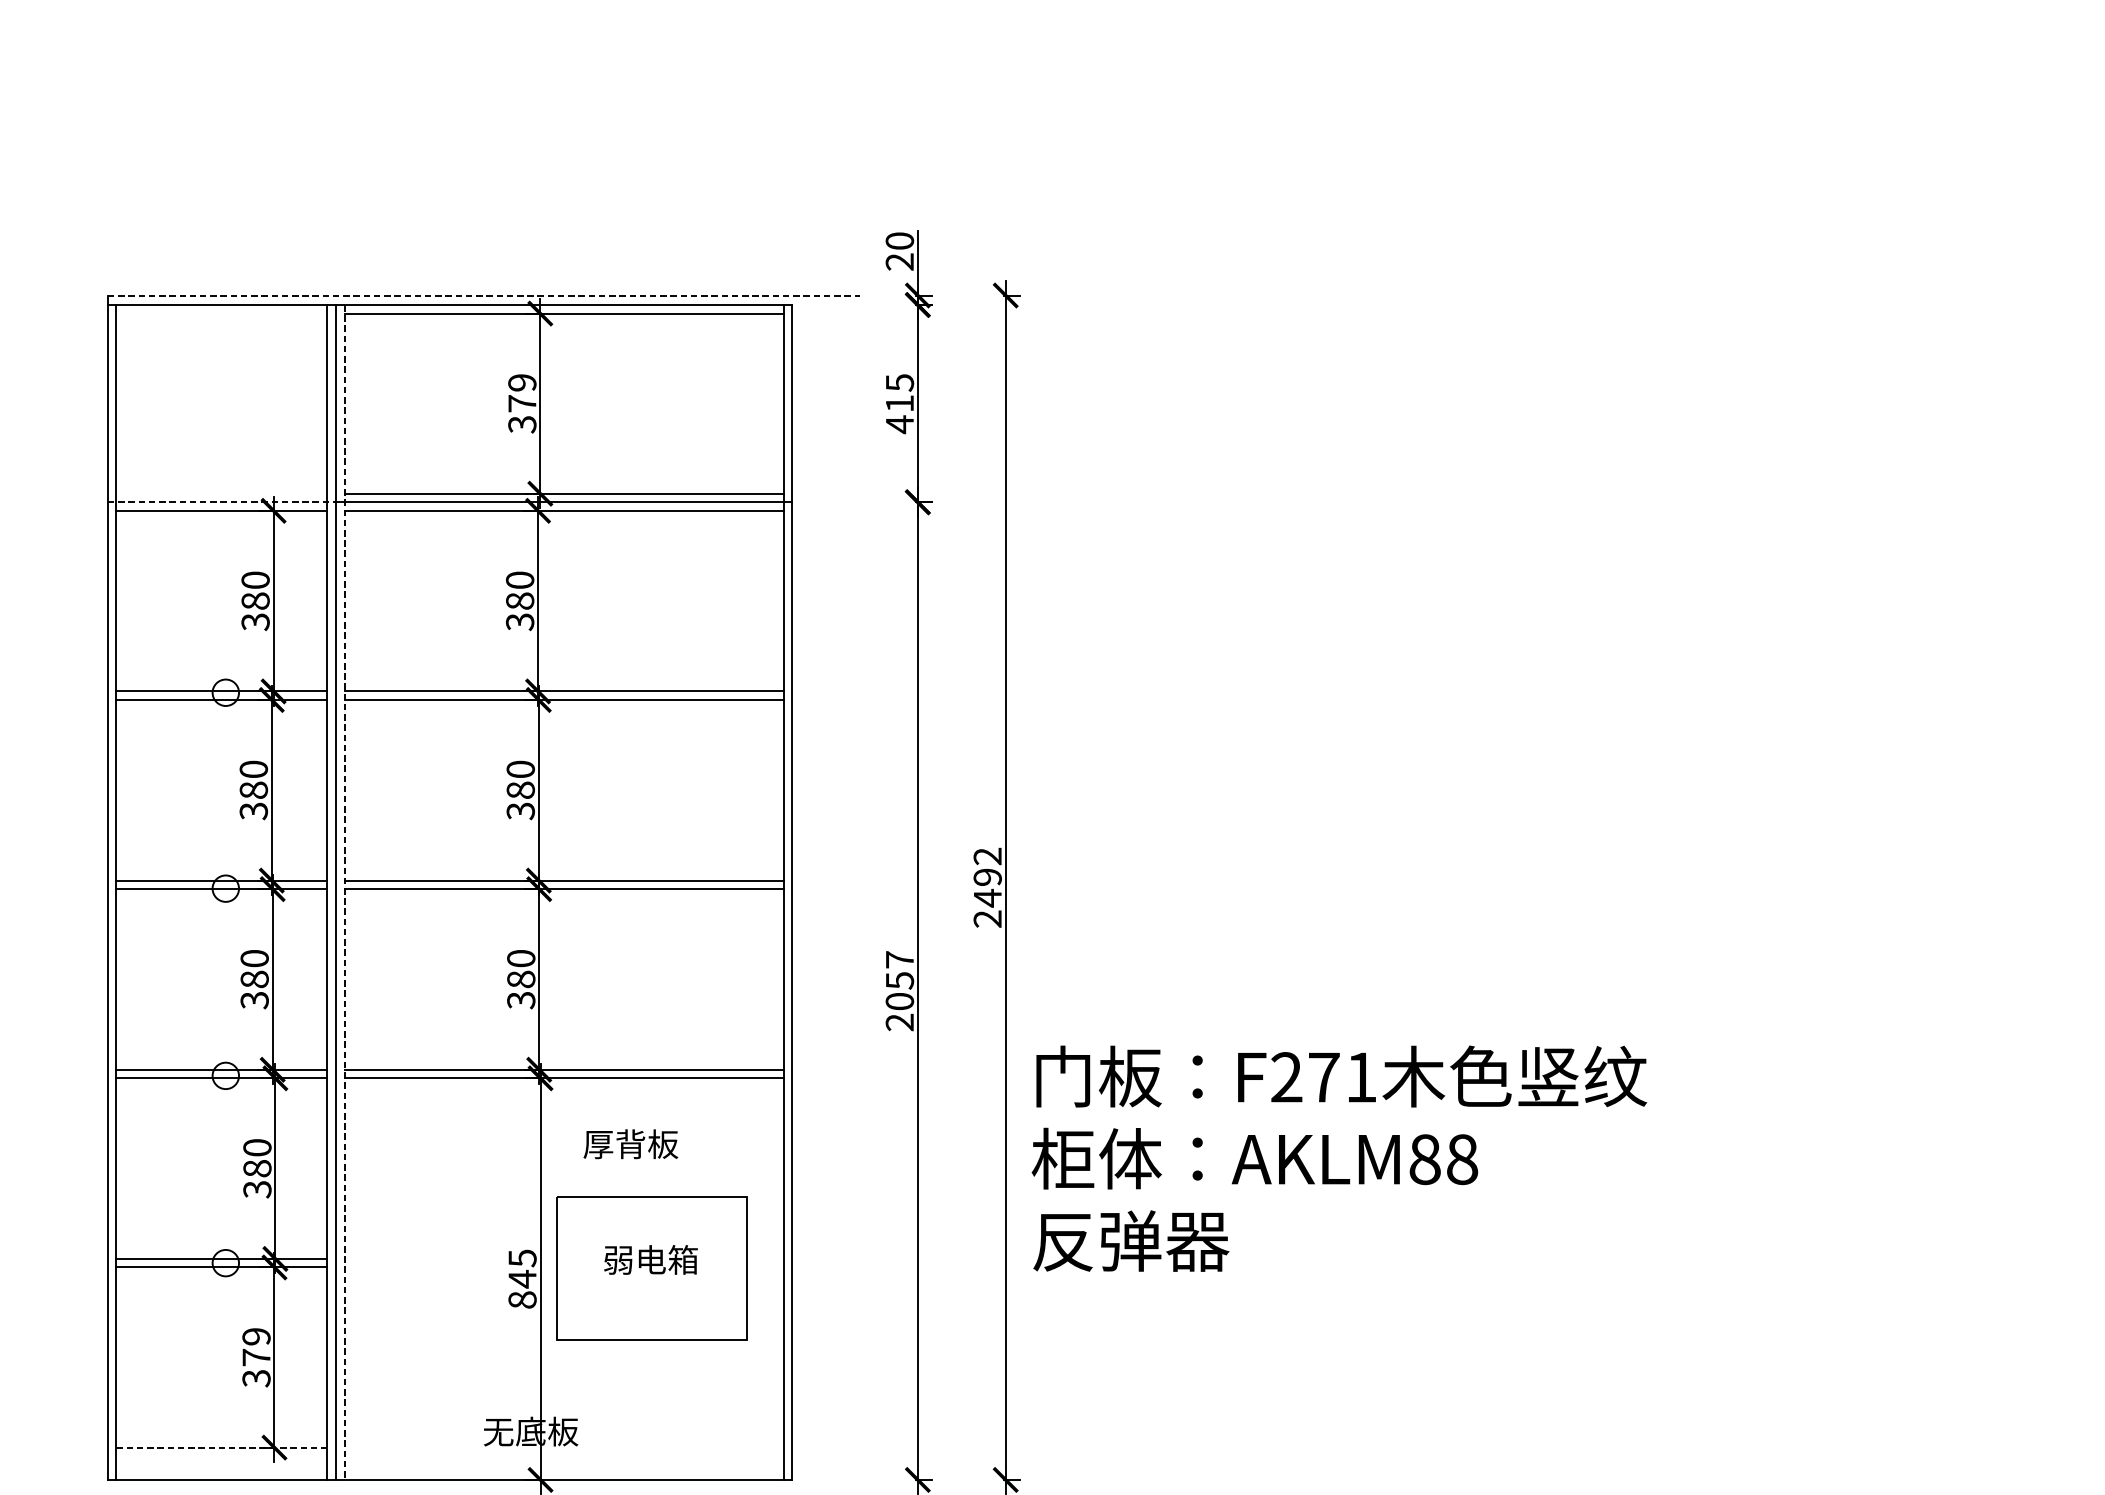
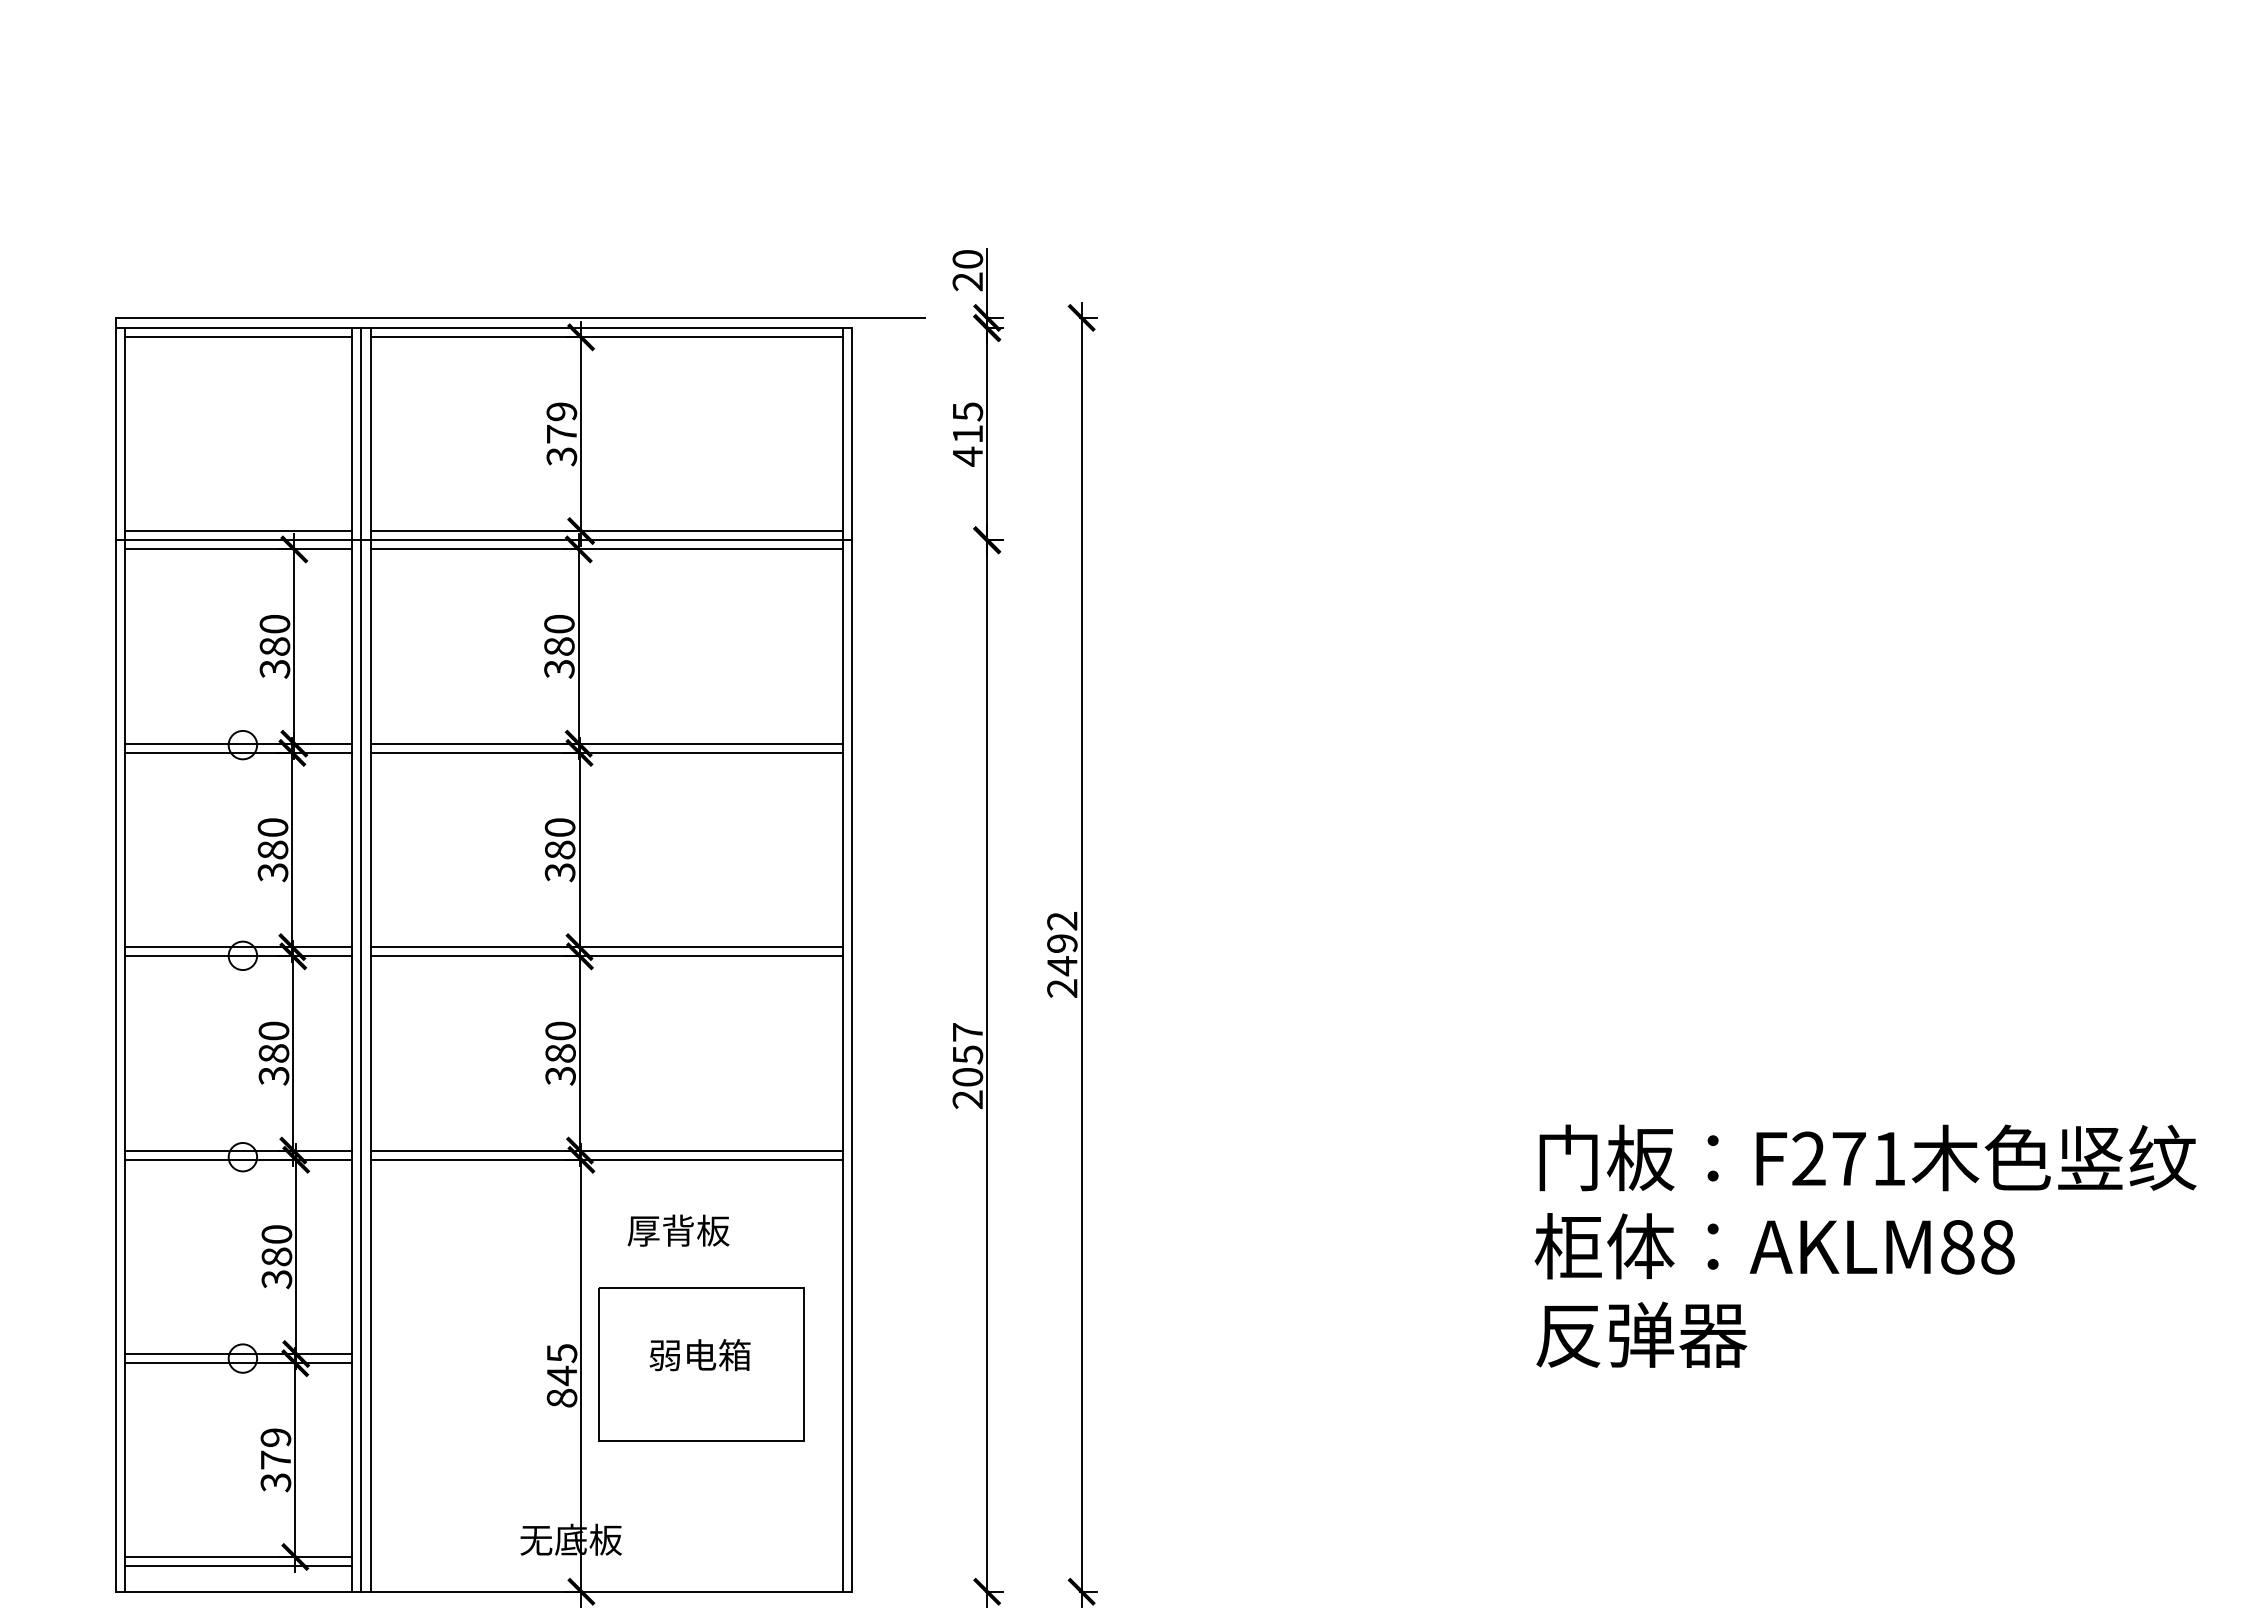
line: (483, 295) -> (520, 317), dashed -> solid
line: (221, 313) -> (238, 337), added
line: (221, 494) -> (238, 531), added
line: (221, 502) -> (238, 540), dashed -> solid
line: (344, 892) -> (370, 959), dashed -> solid
text: (1339, 1158) -> (1865, 1245), moved
line: (222, 1447) -> (239, 1556), dashed -> solid
line: (221, 1456) -> (238, 1566), added

